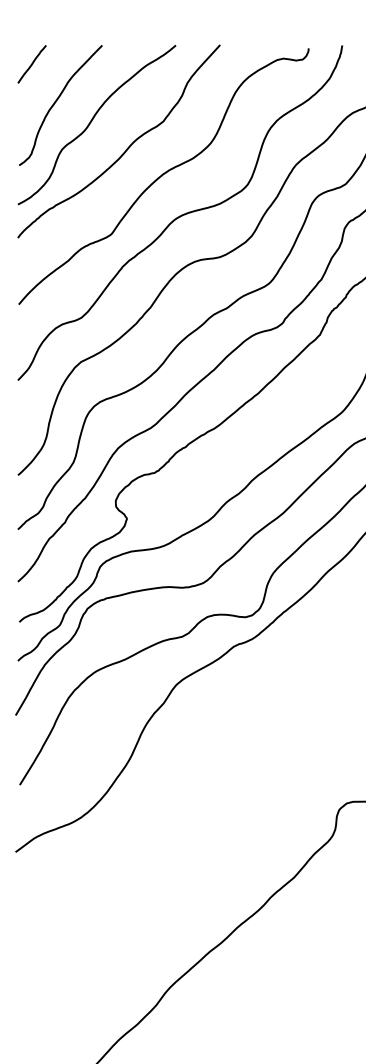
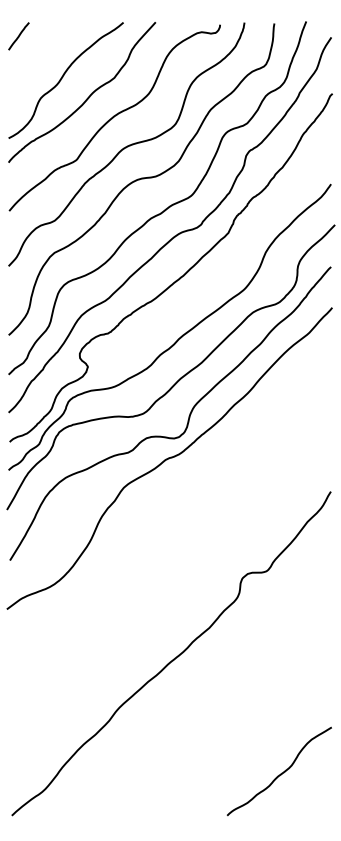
curve: (57, 101) -> (37, 63), removed

